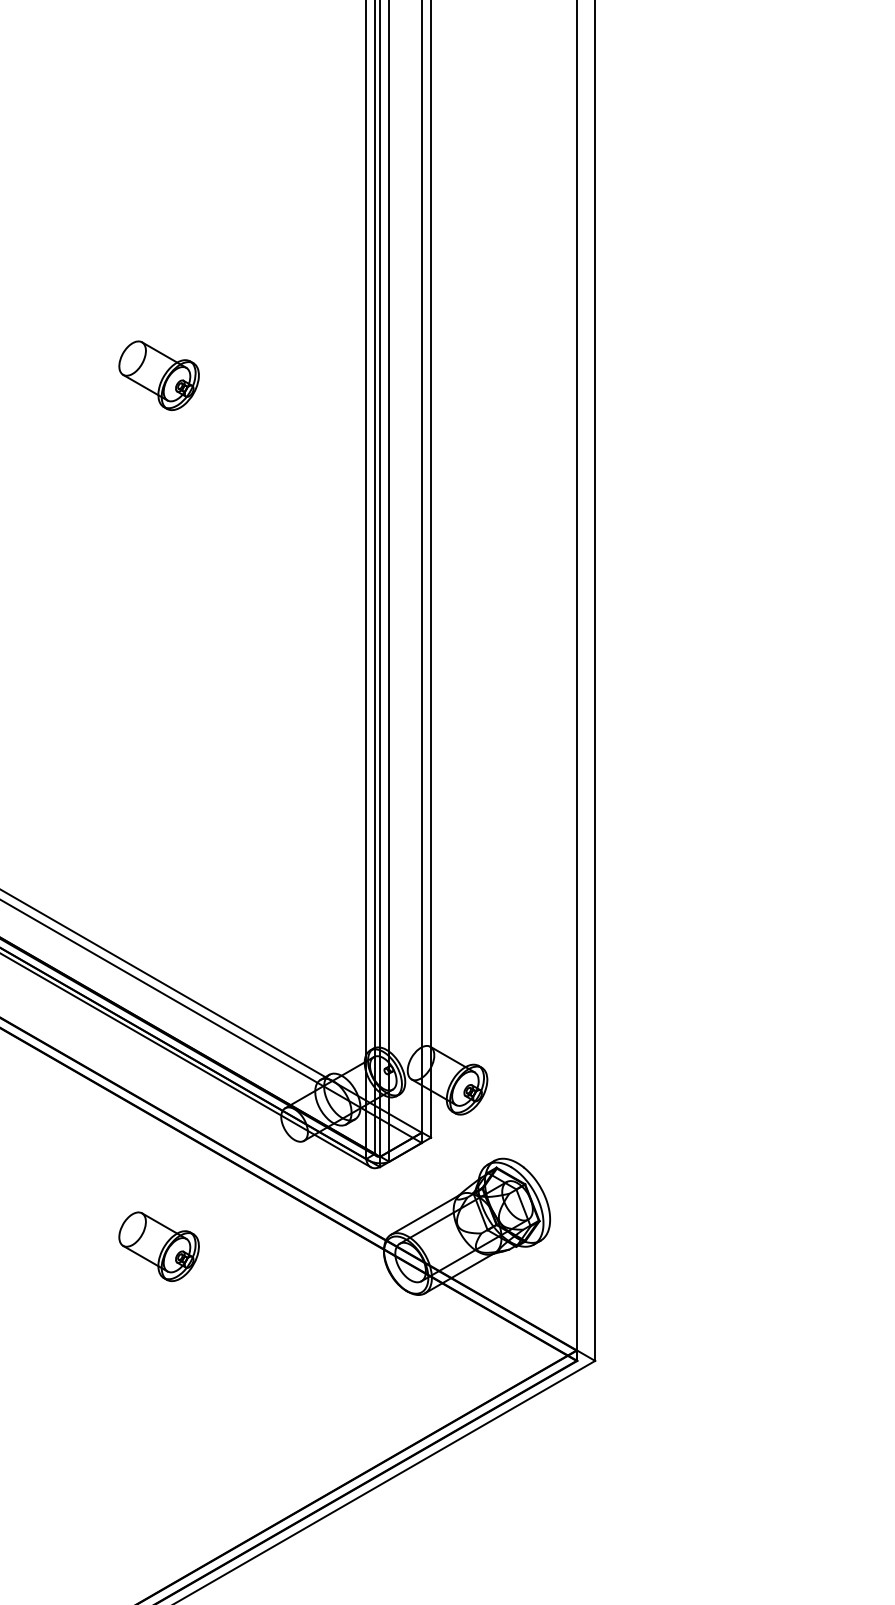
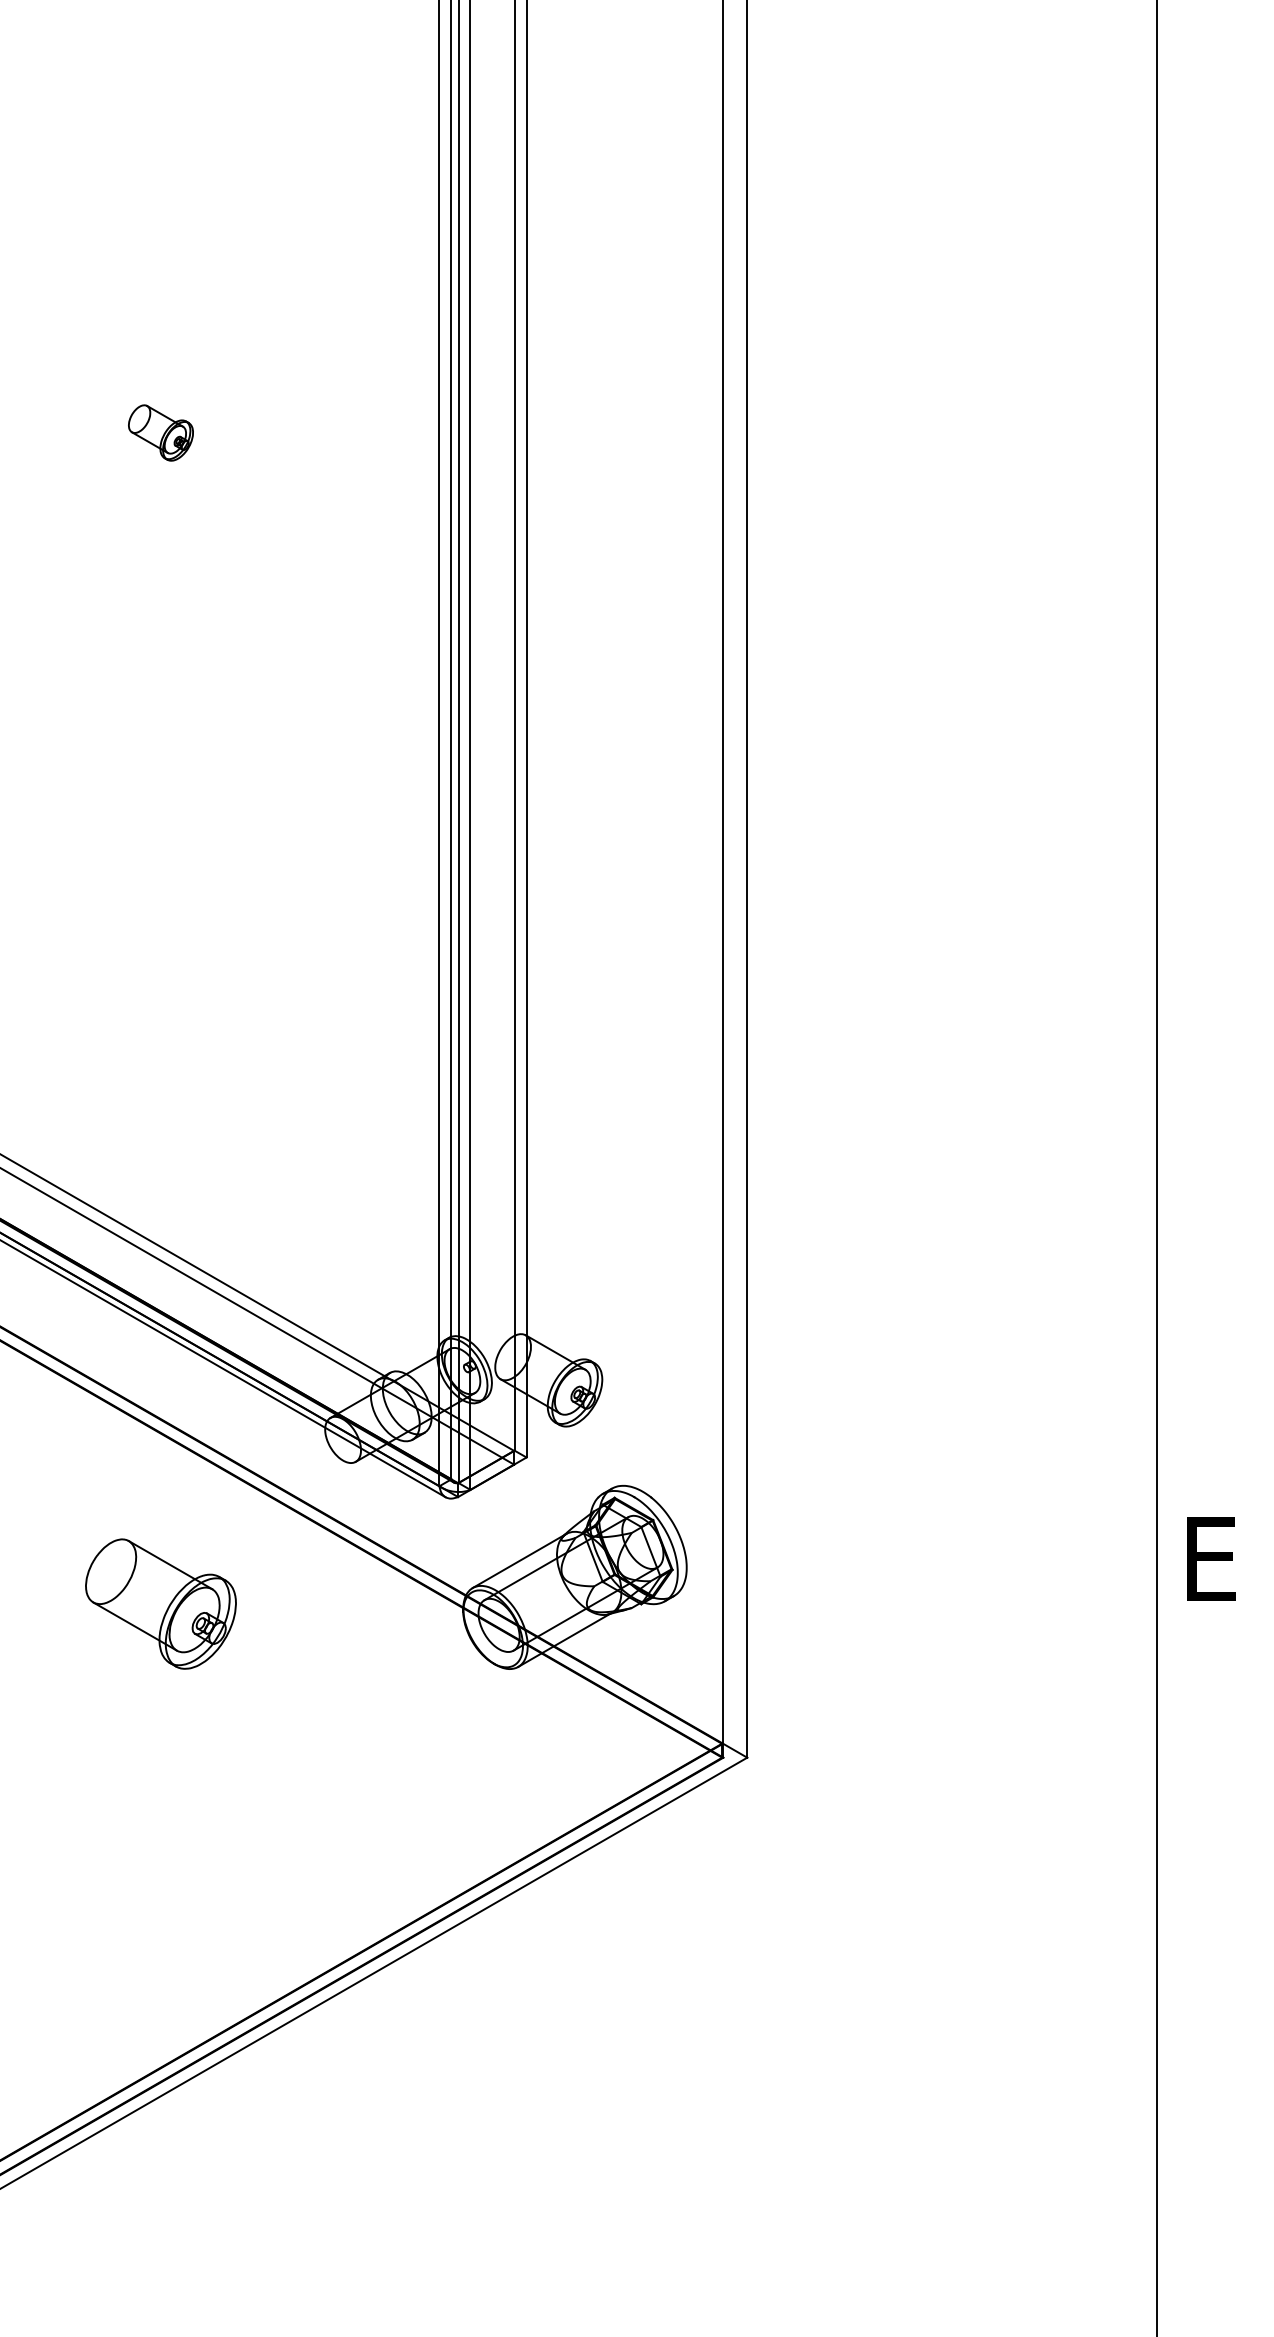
part: (158, 375) -> (160, 432), size x0.6
part: (158, 1247) -> (160, 1604), size x1.4

